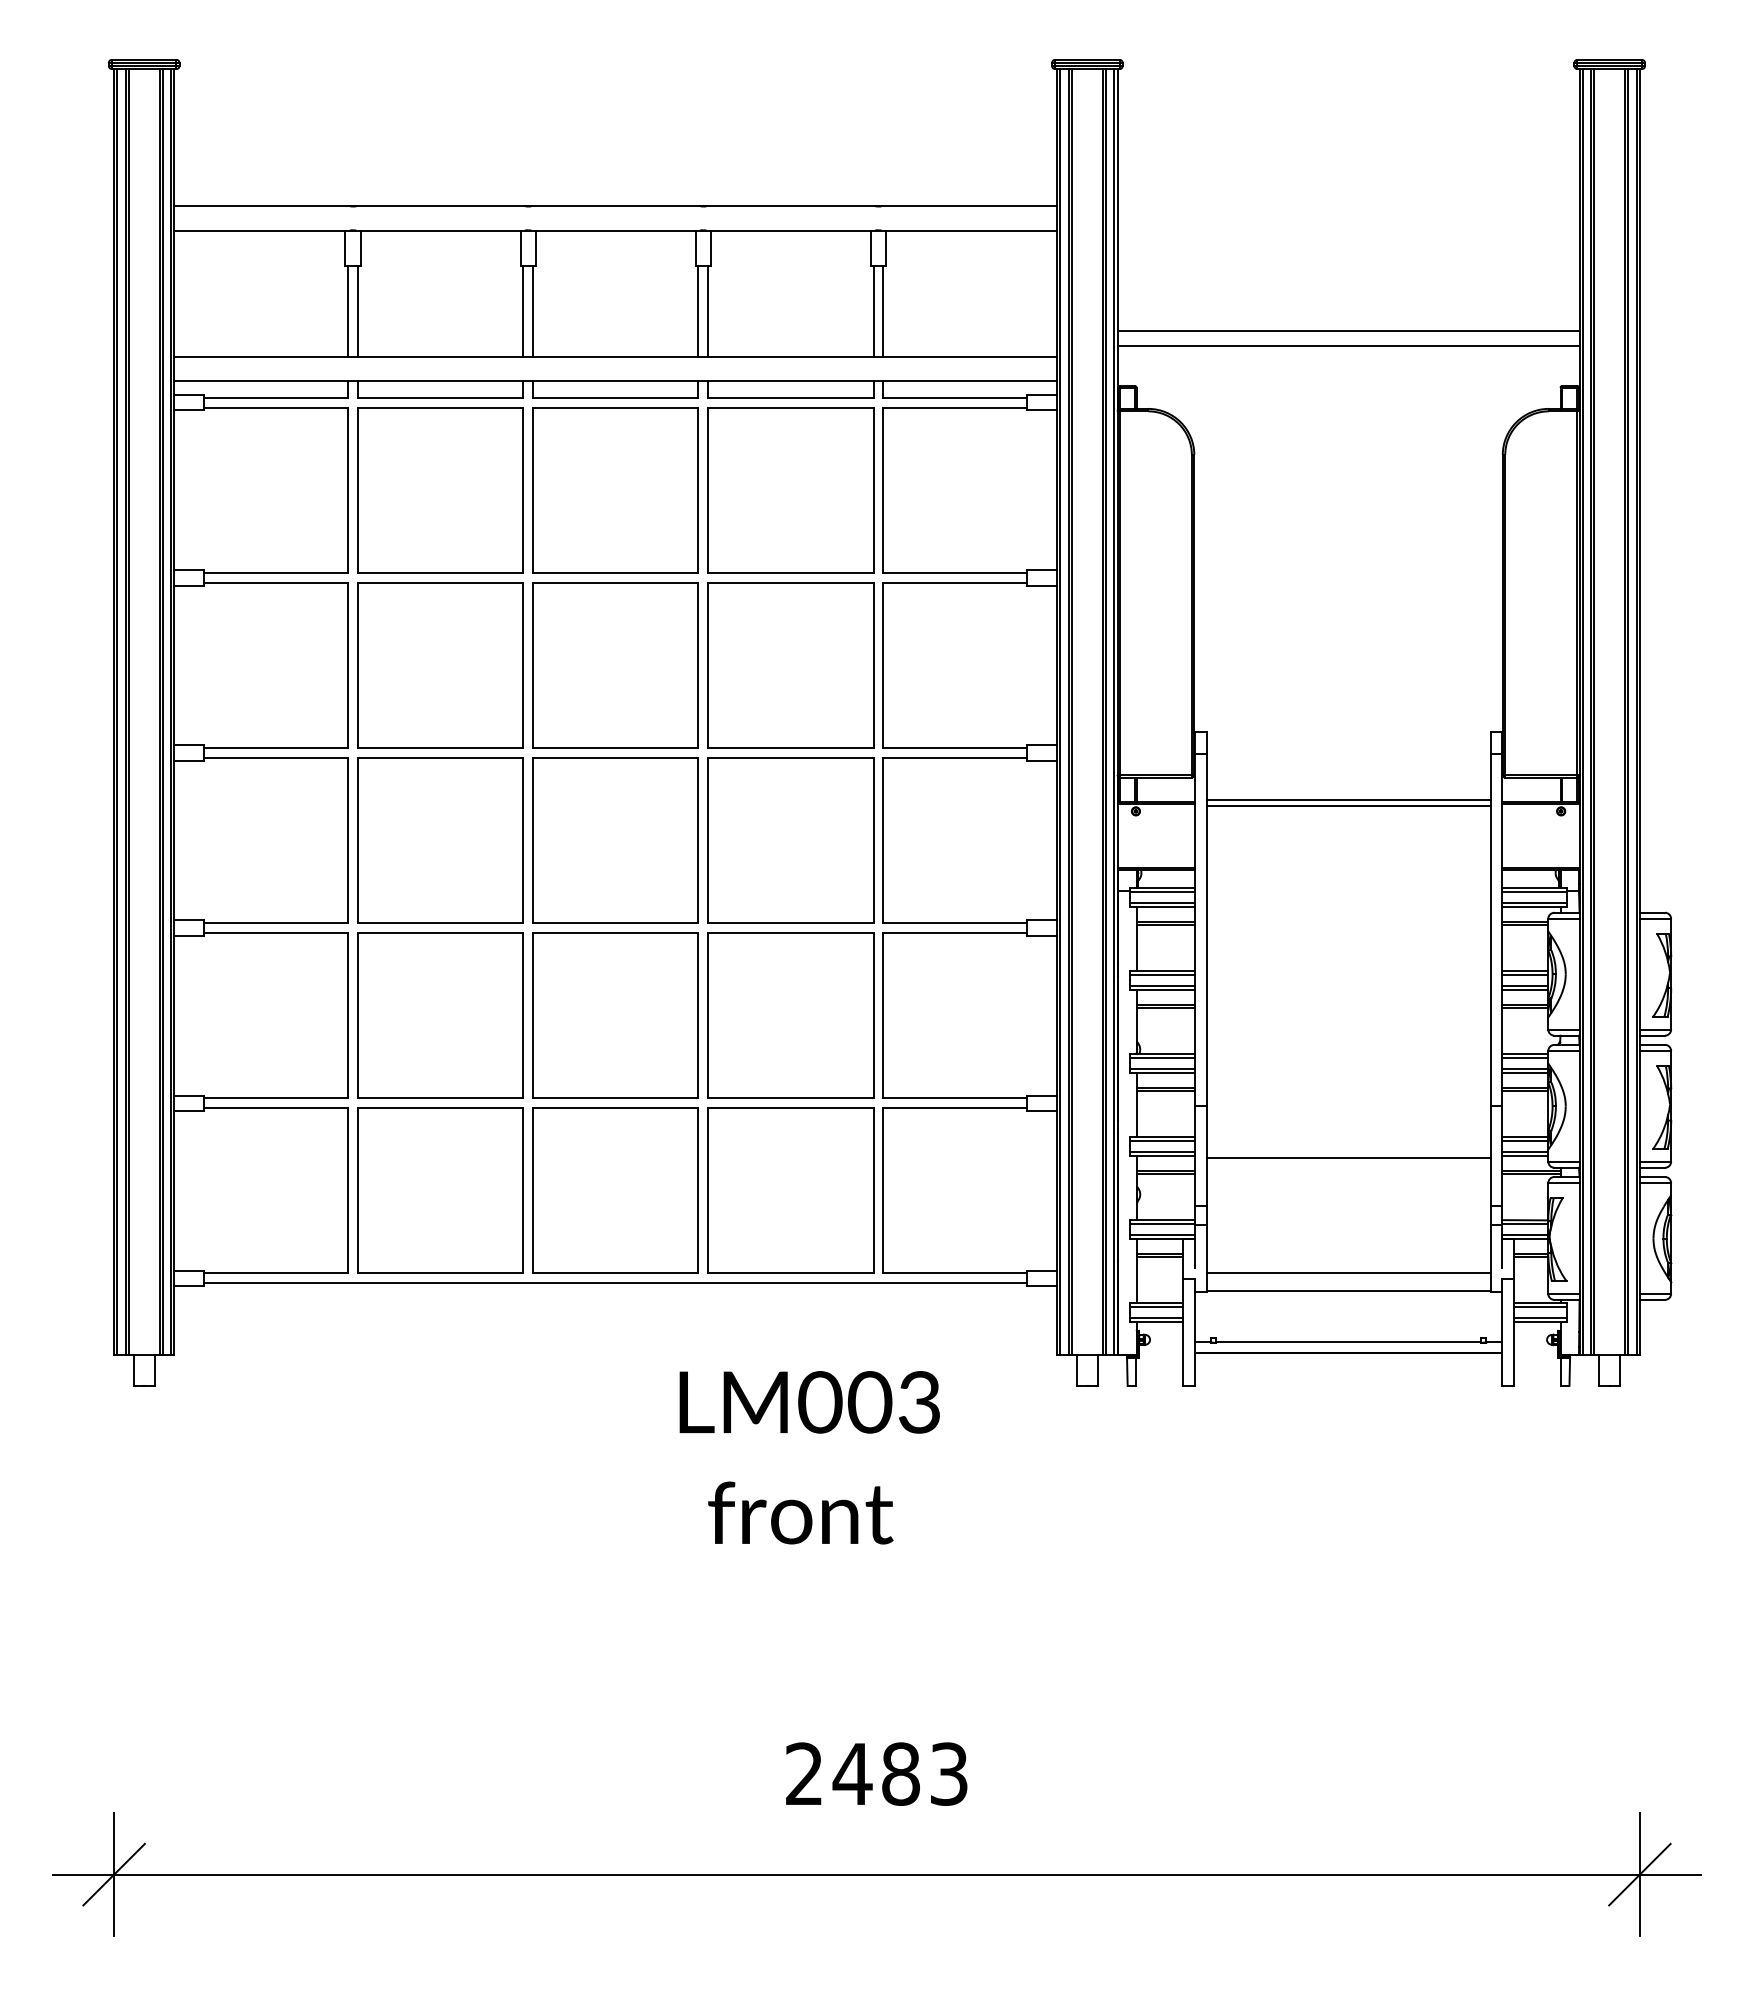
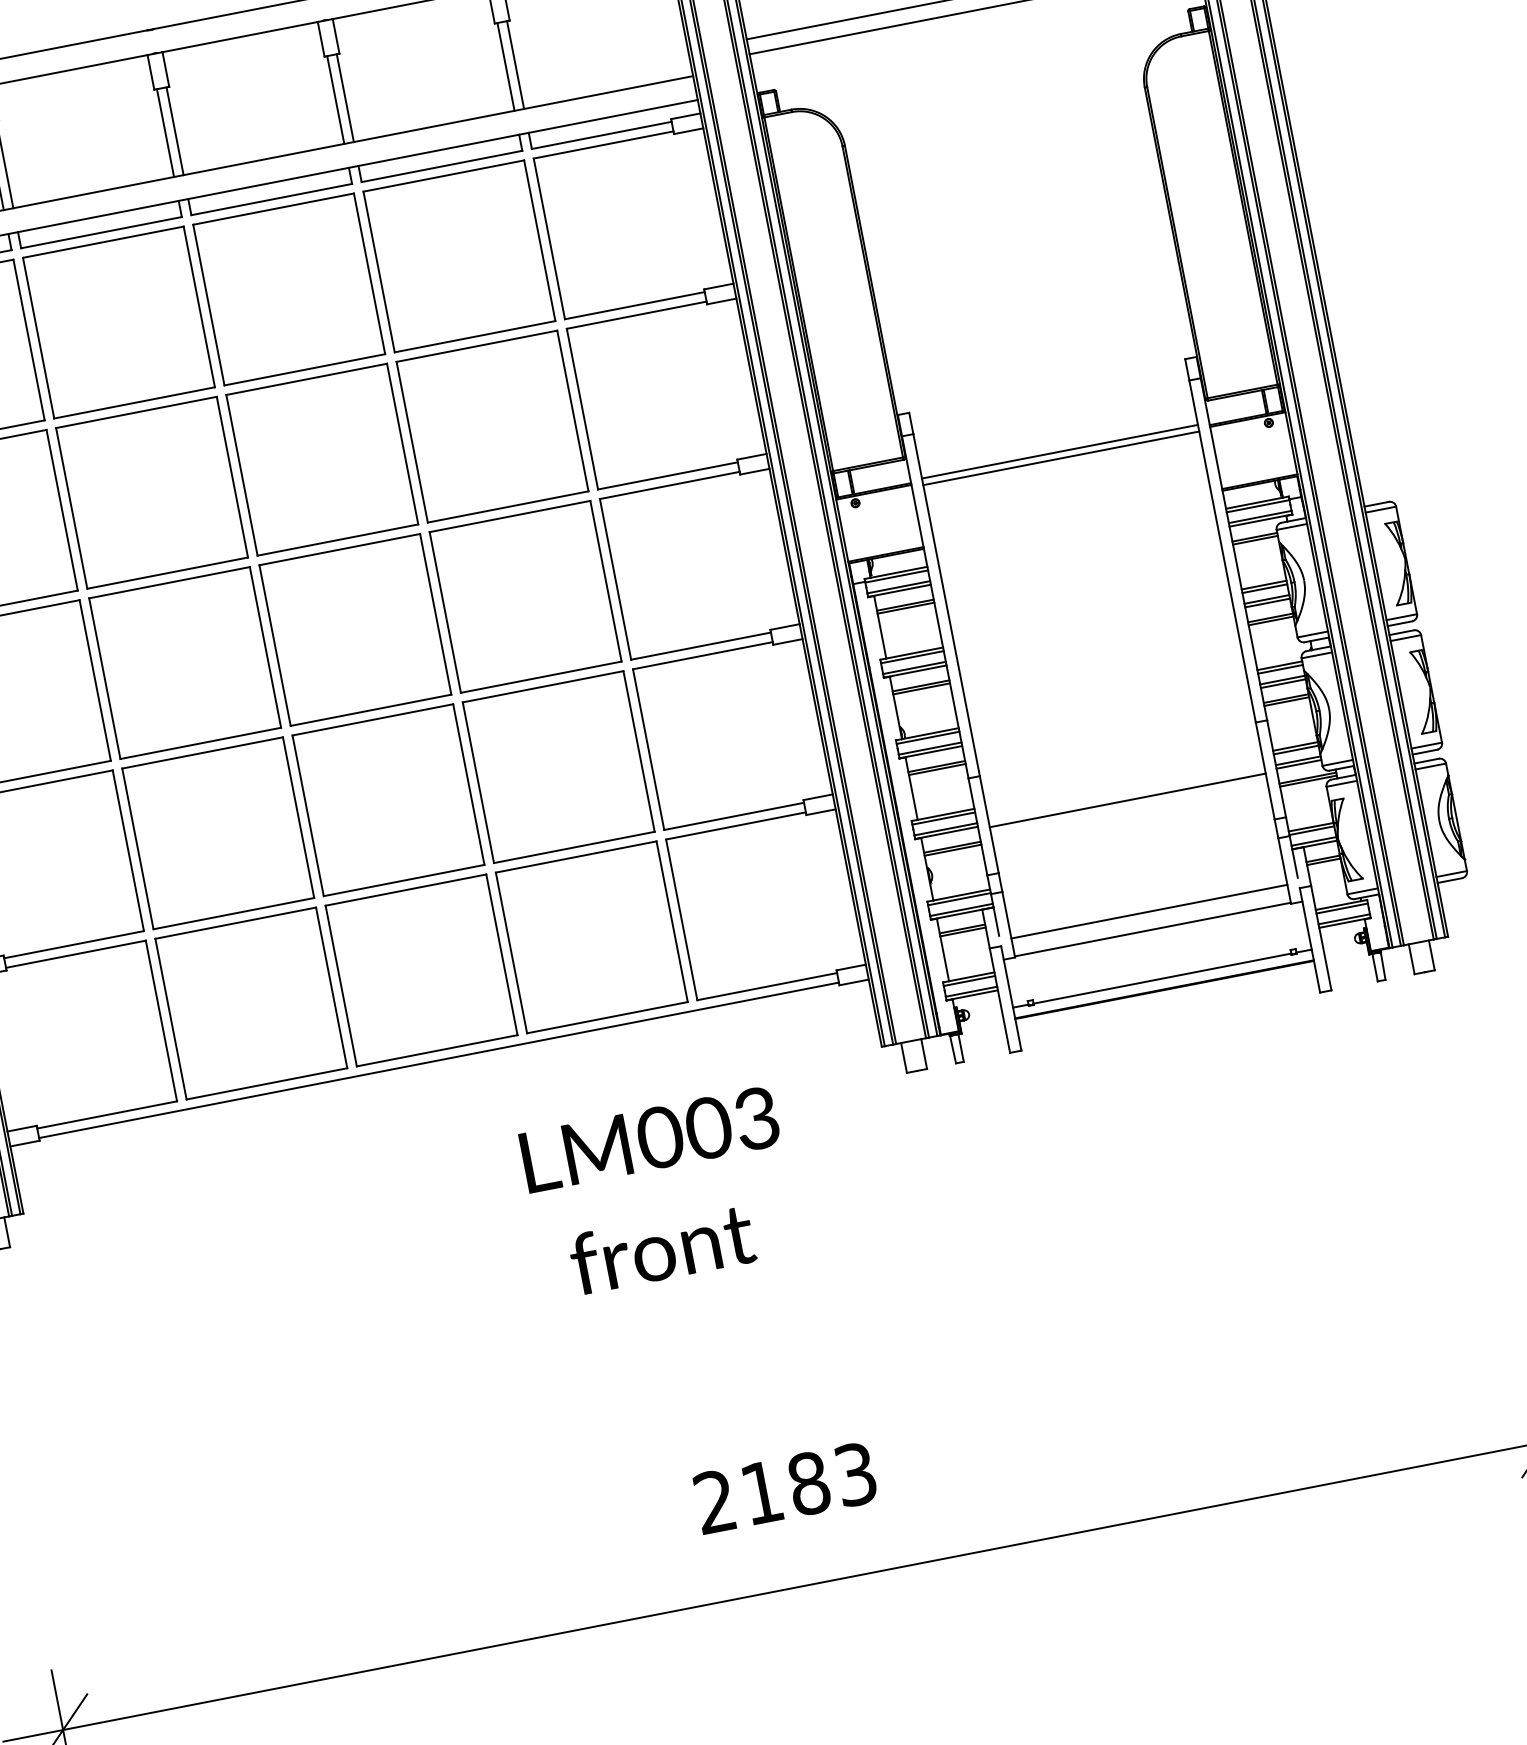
text: (852, 1773) -> (761, 1492), 2483 -> 2183

